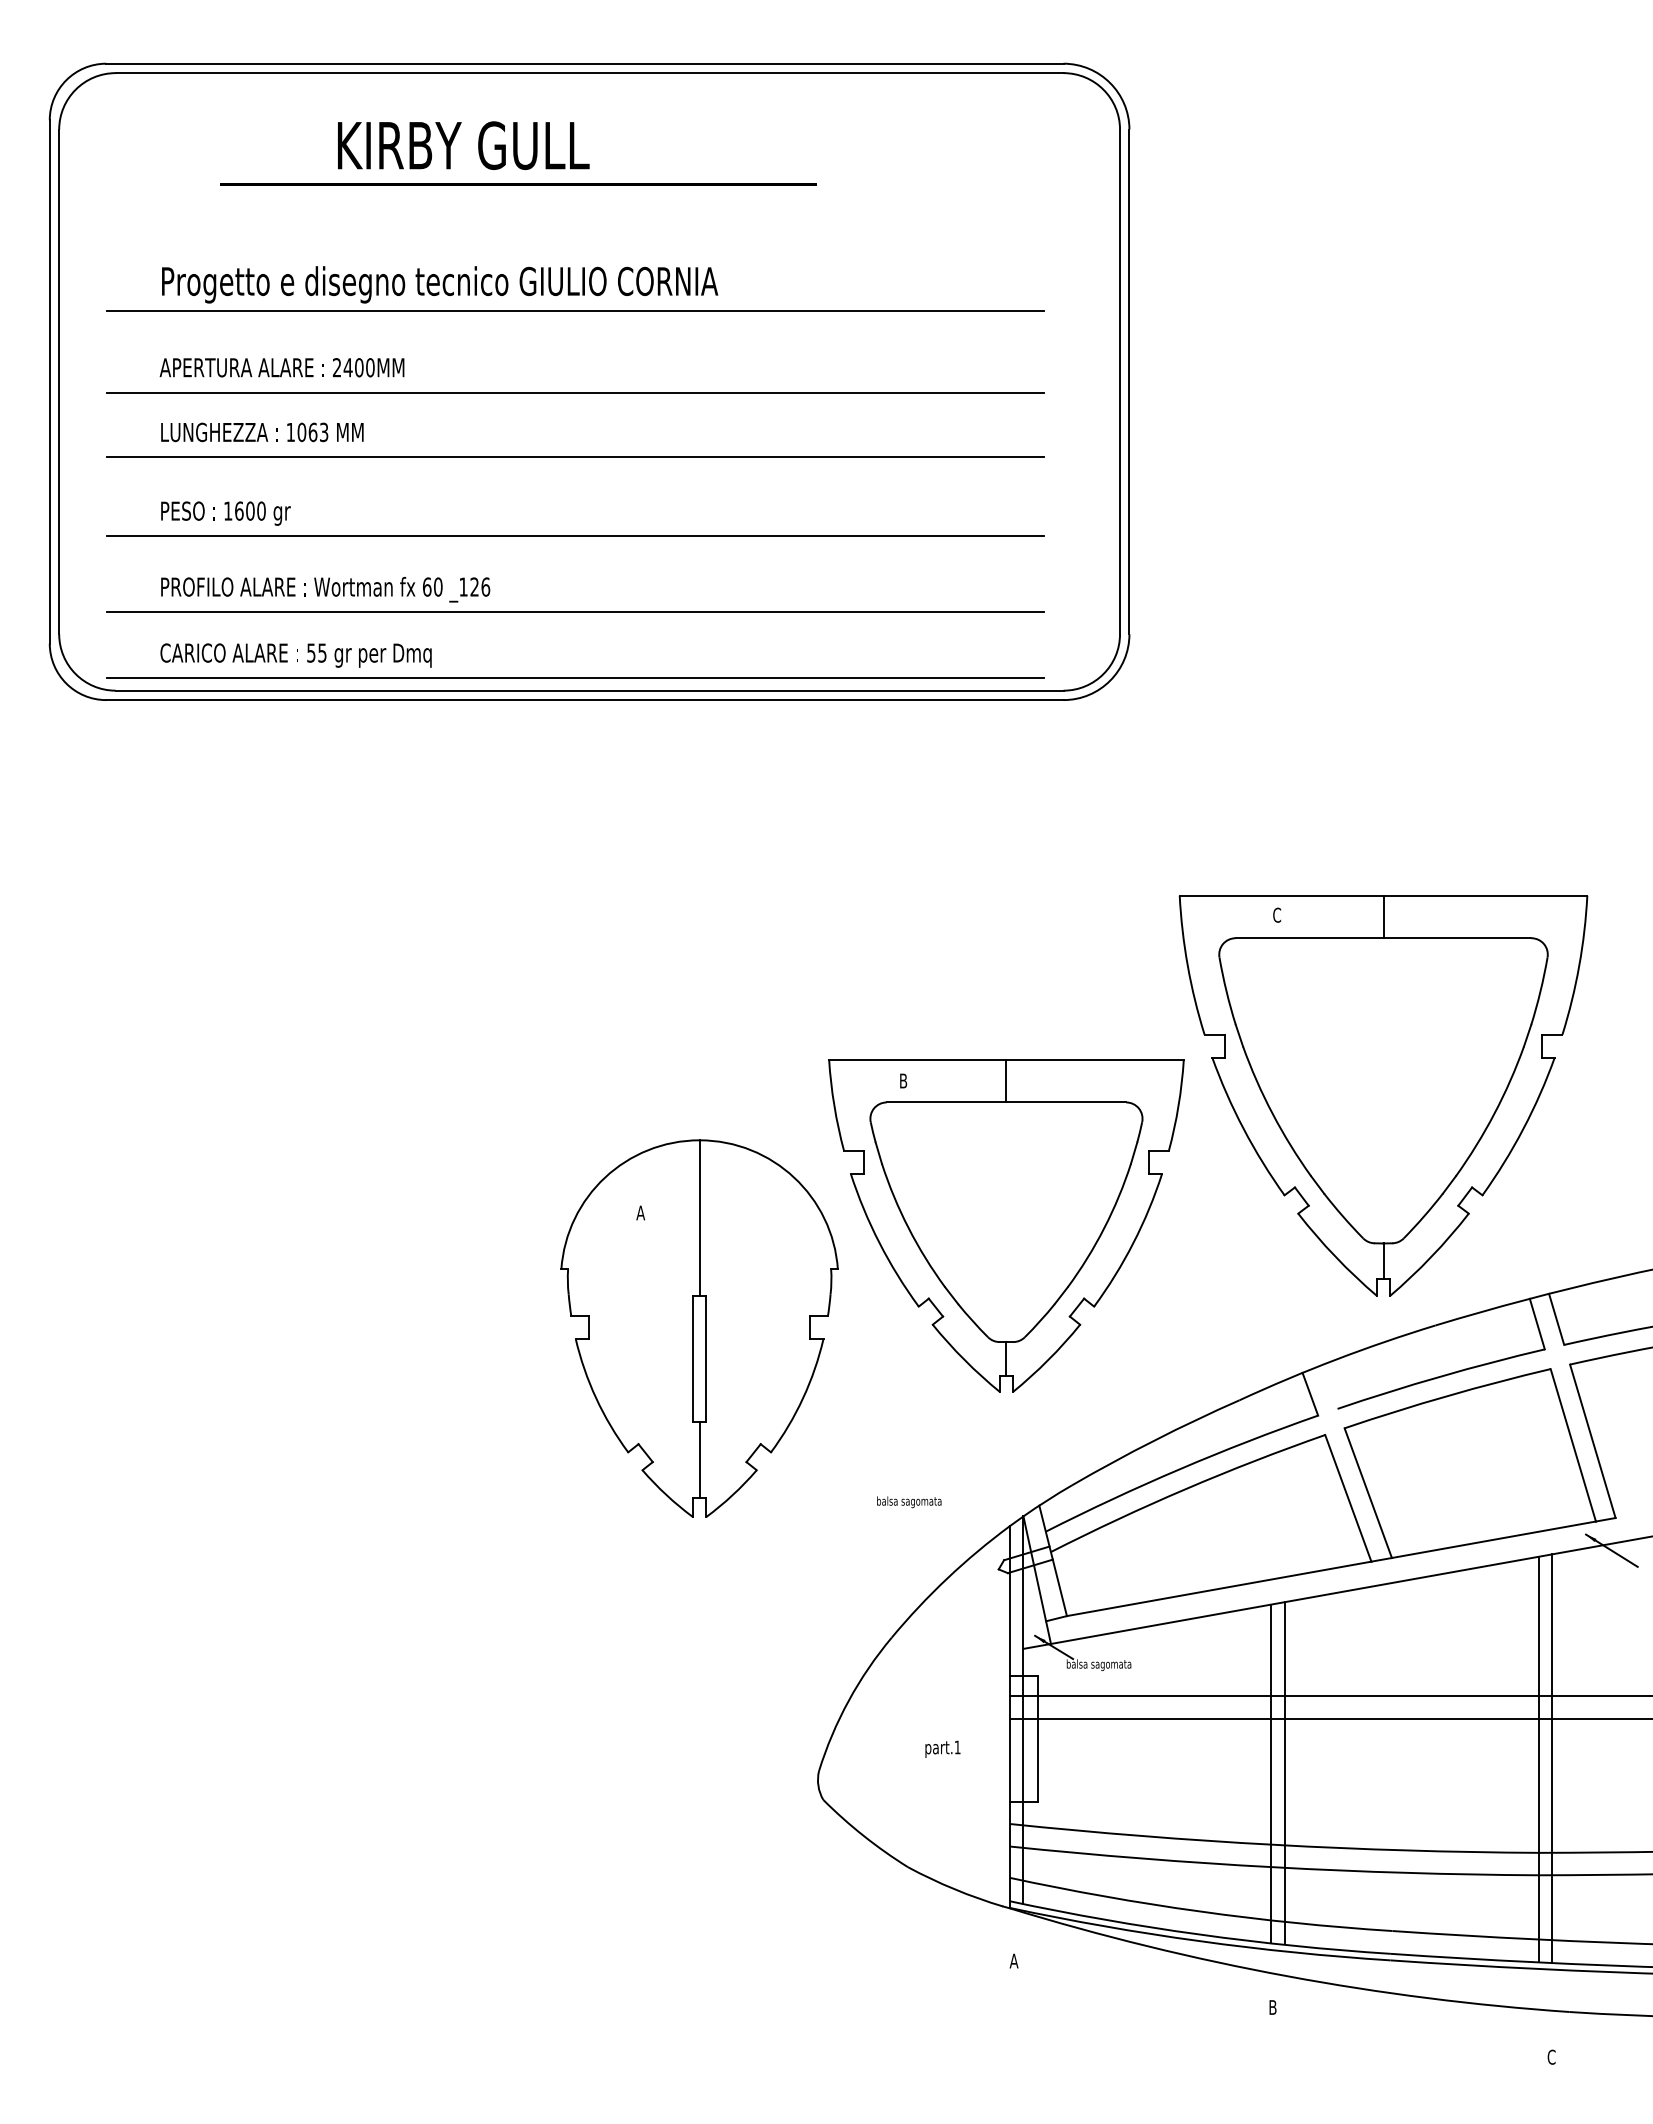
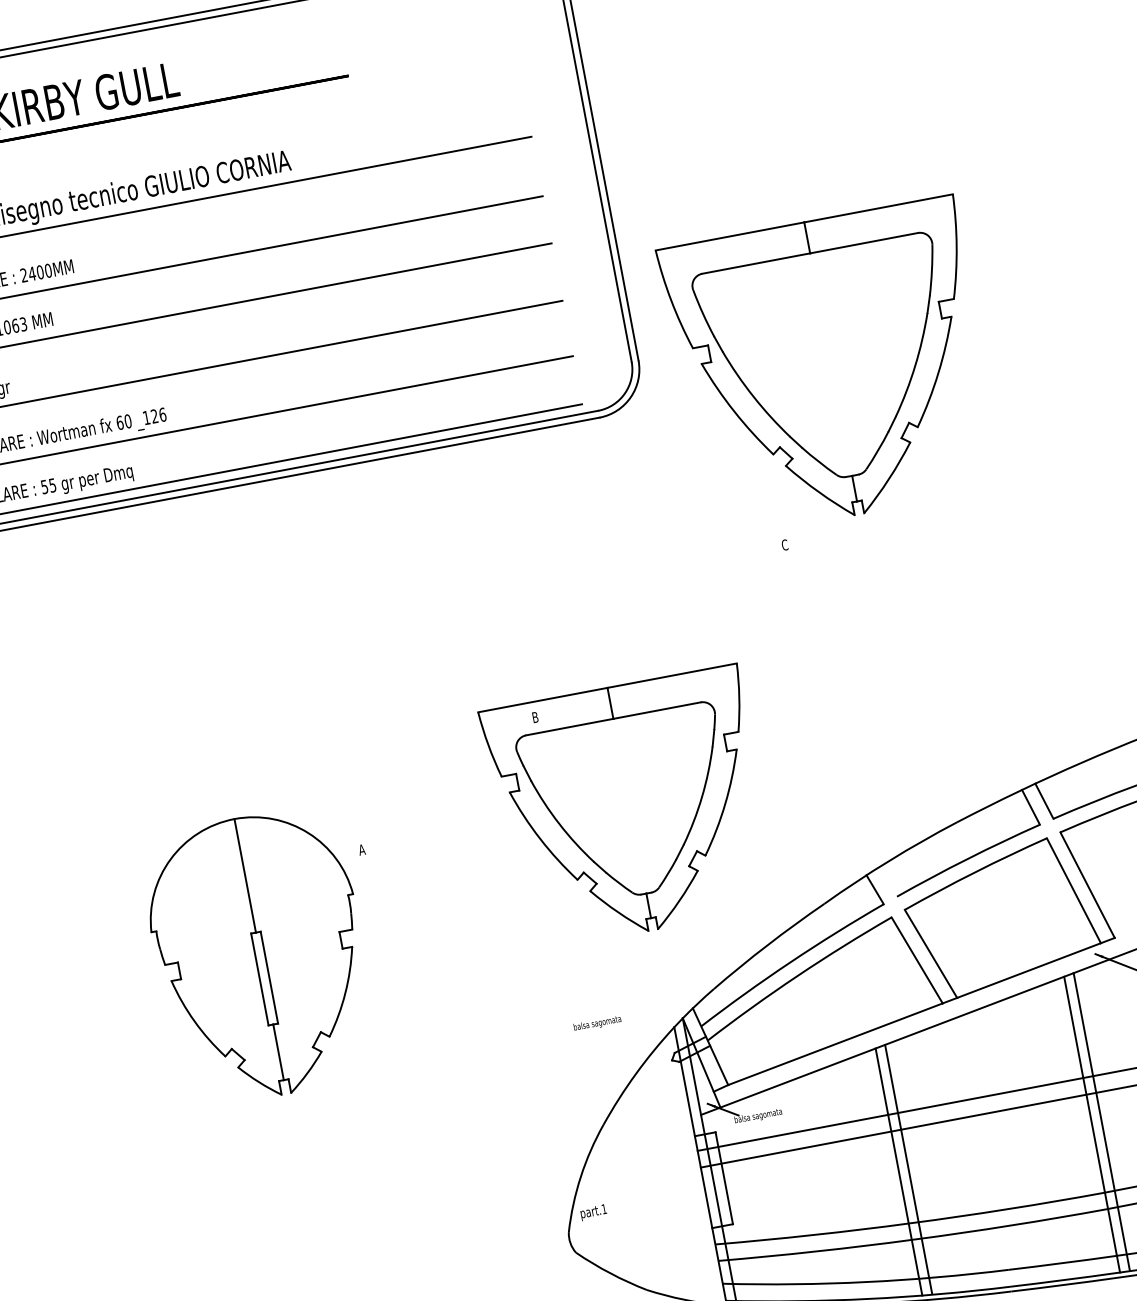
part: (1383, 1095) -> (831, 368), moved
part: (699, 1328) -> (260, 956), moved
text: (942, 1748) -> (593, 1212), moved

